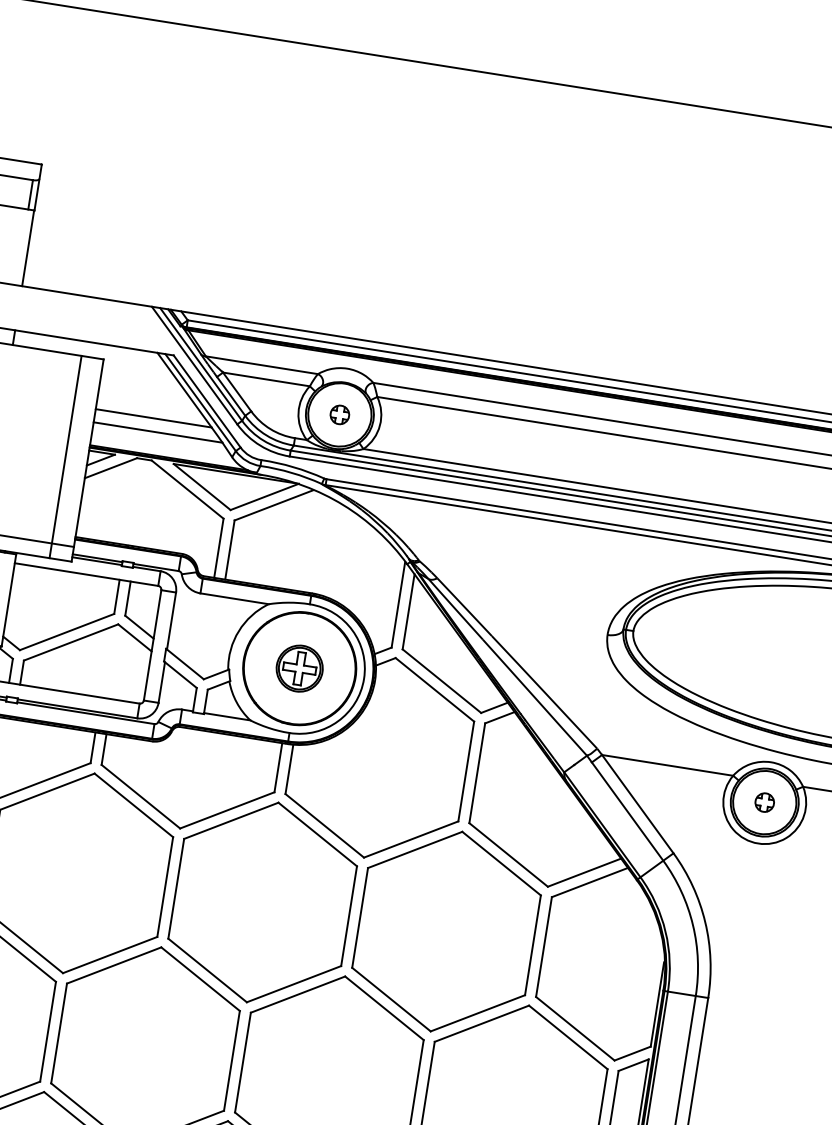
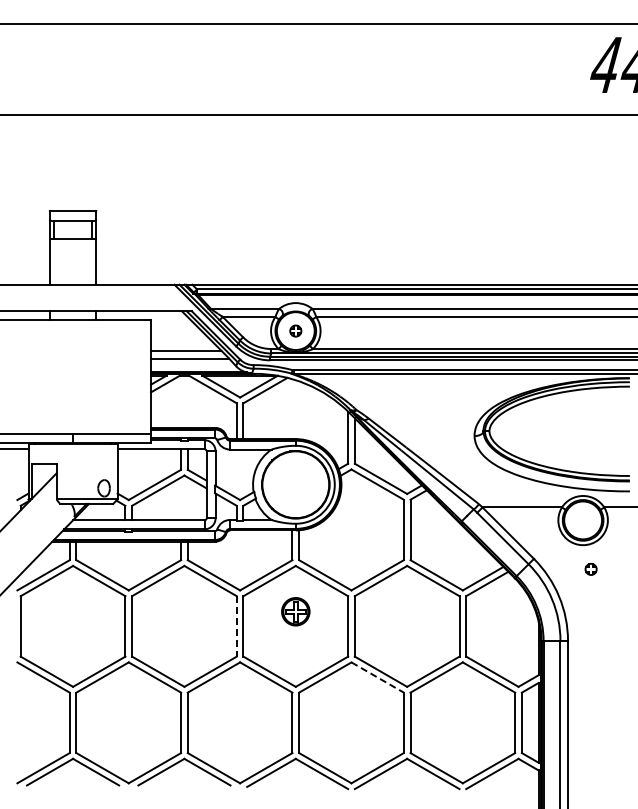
line: (65, 456) -> (137, 381), removed
part: (299, 668) -> (295, 611), moved
part: (763, 802) -> (590, 569), moved
line: (164, 887) -> (236, 626), solid -> dashed
line: (385, 1008) -> (378, 677), solid -> dashed

